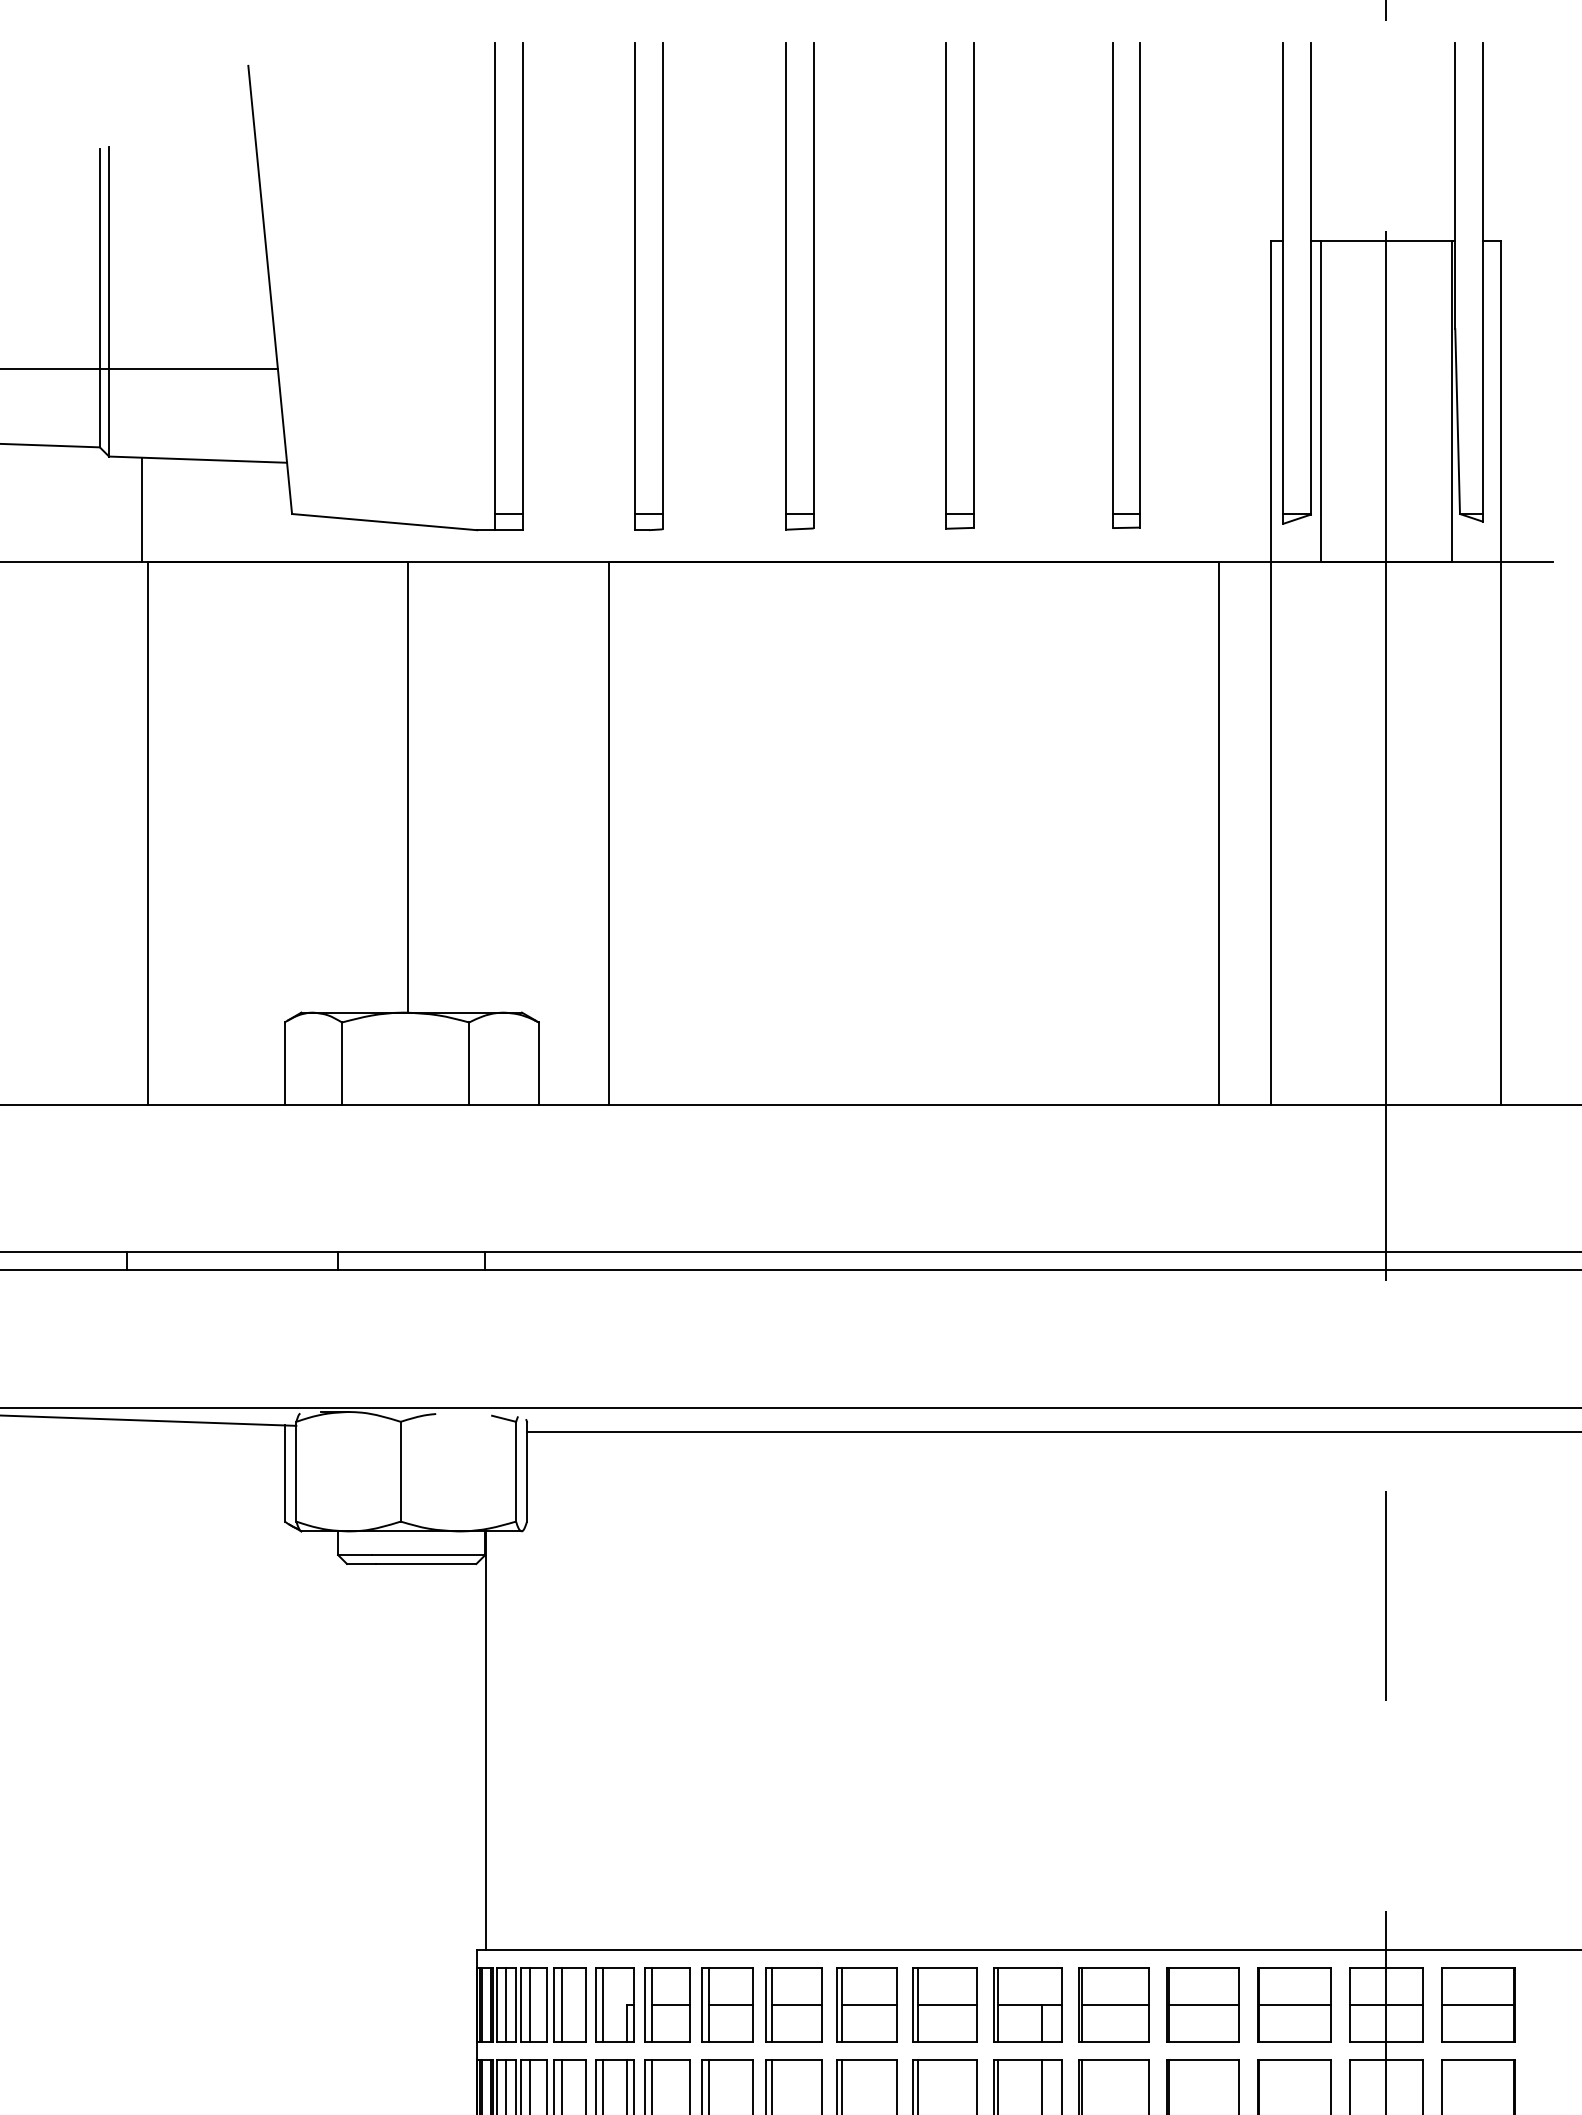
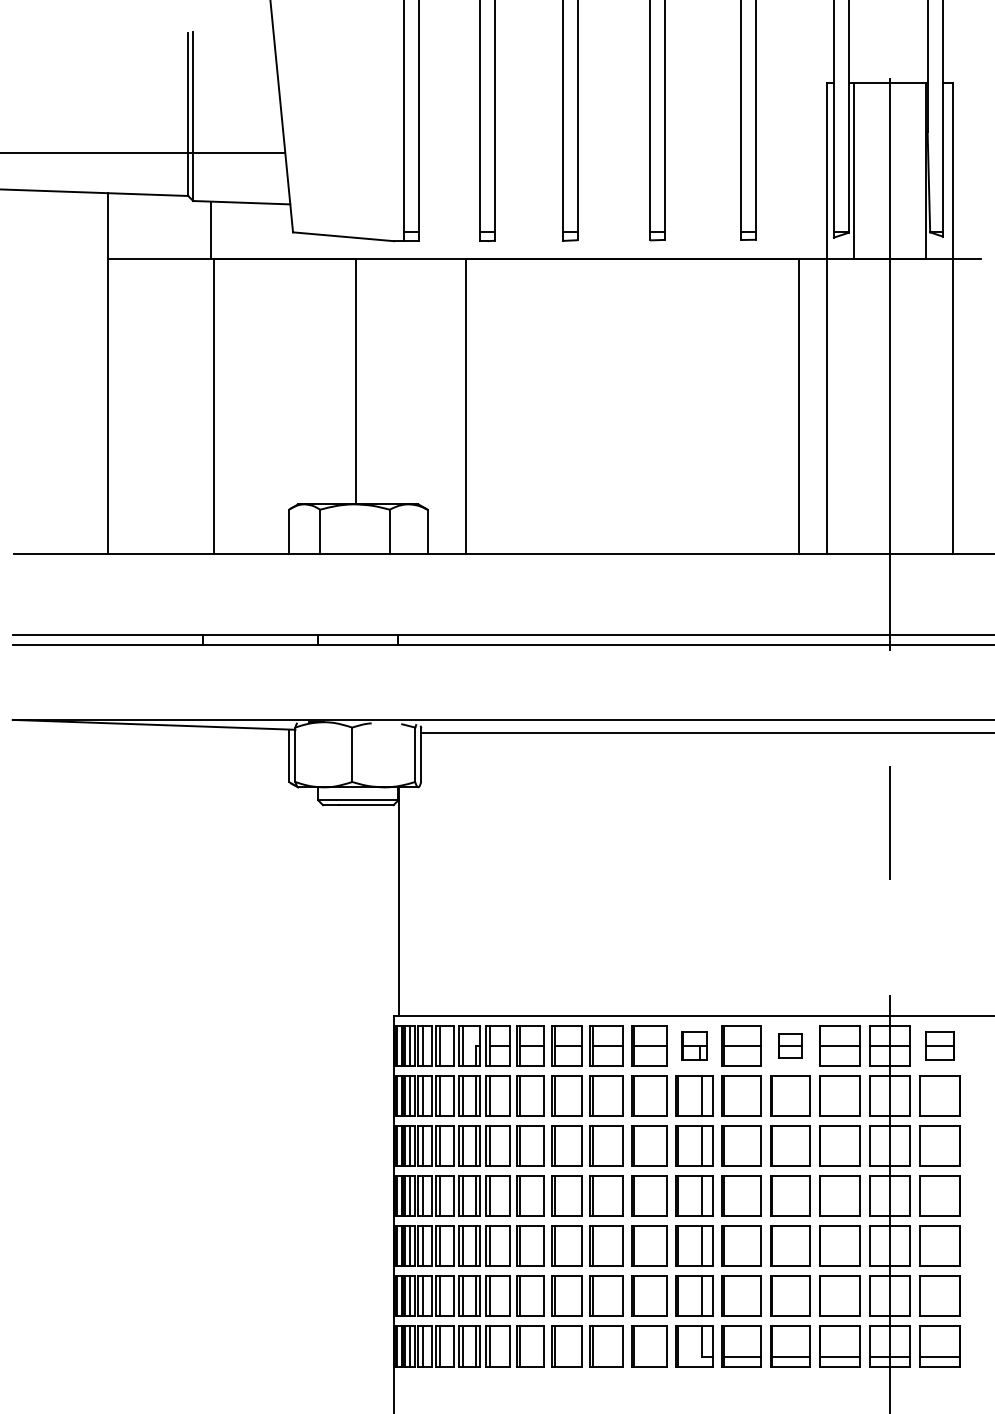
part: (1027, 2004) -> (694, 1045), size x0.7
part: (1203, 2004) -> (790, 1045), size x0.6
part: (1477, 2004) -> (939, 1045), size x0.7

